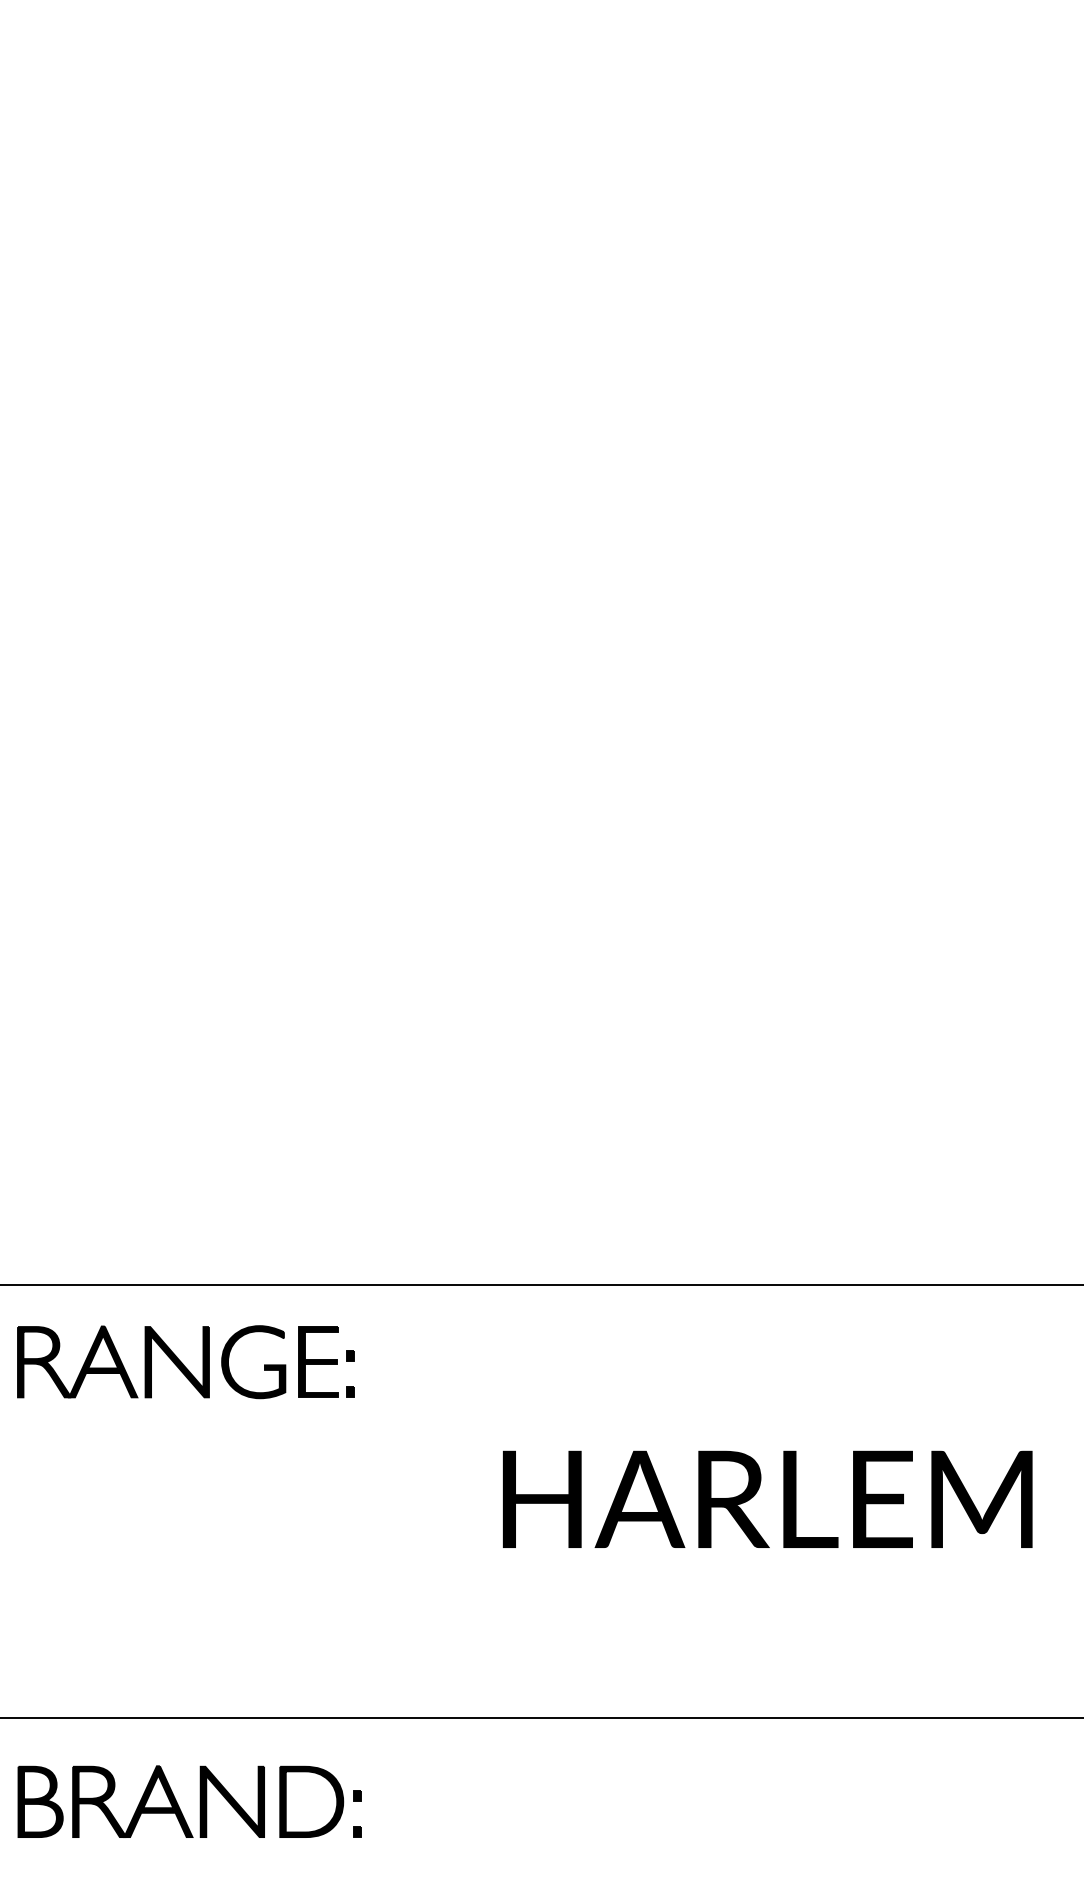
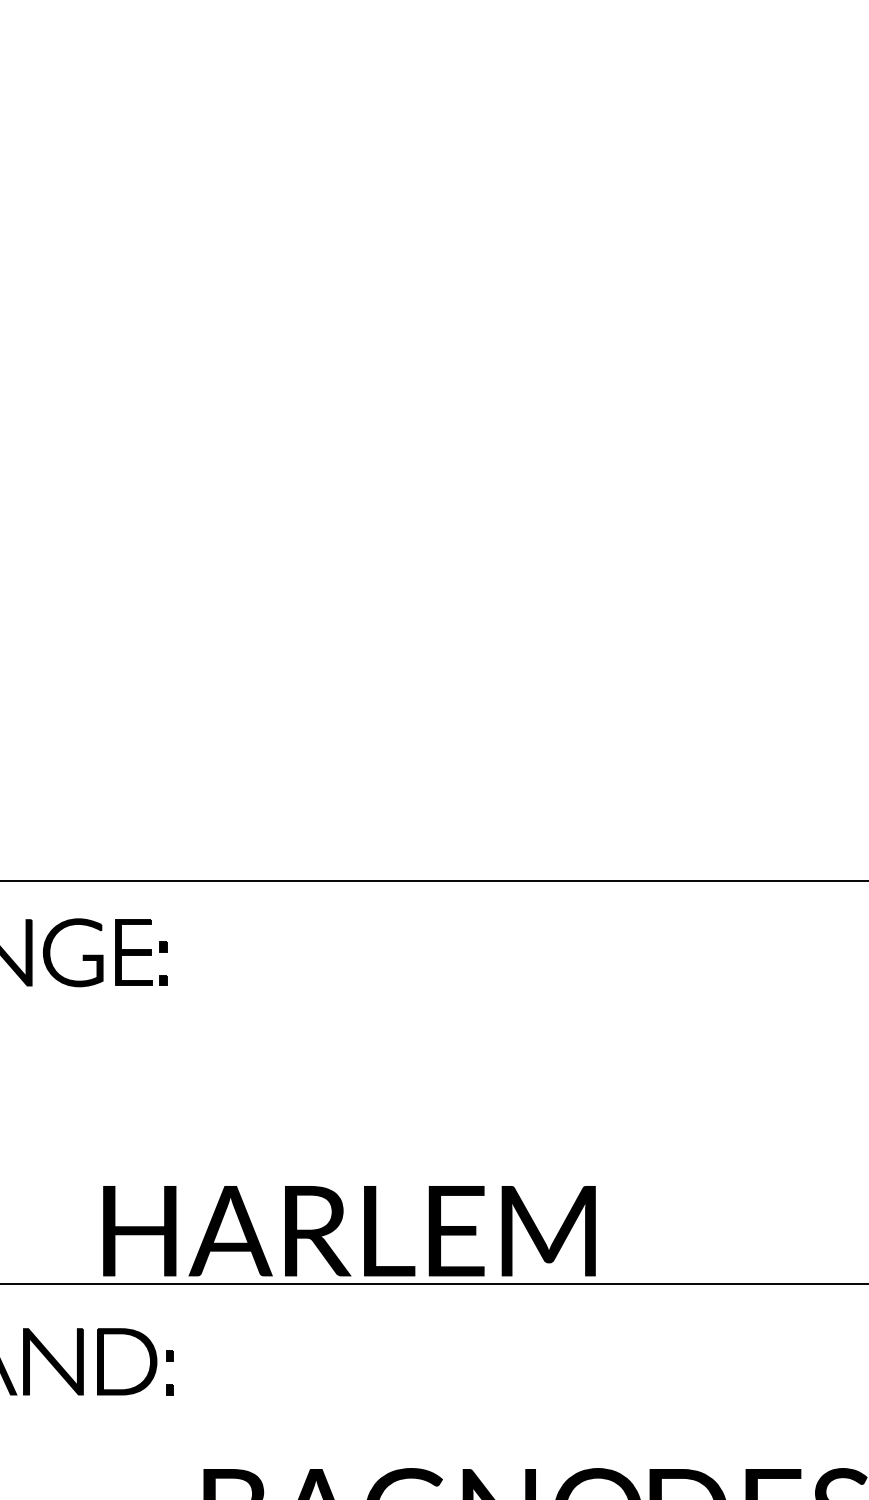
text: (767, 1498) -> (349, 1230), moved

